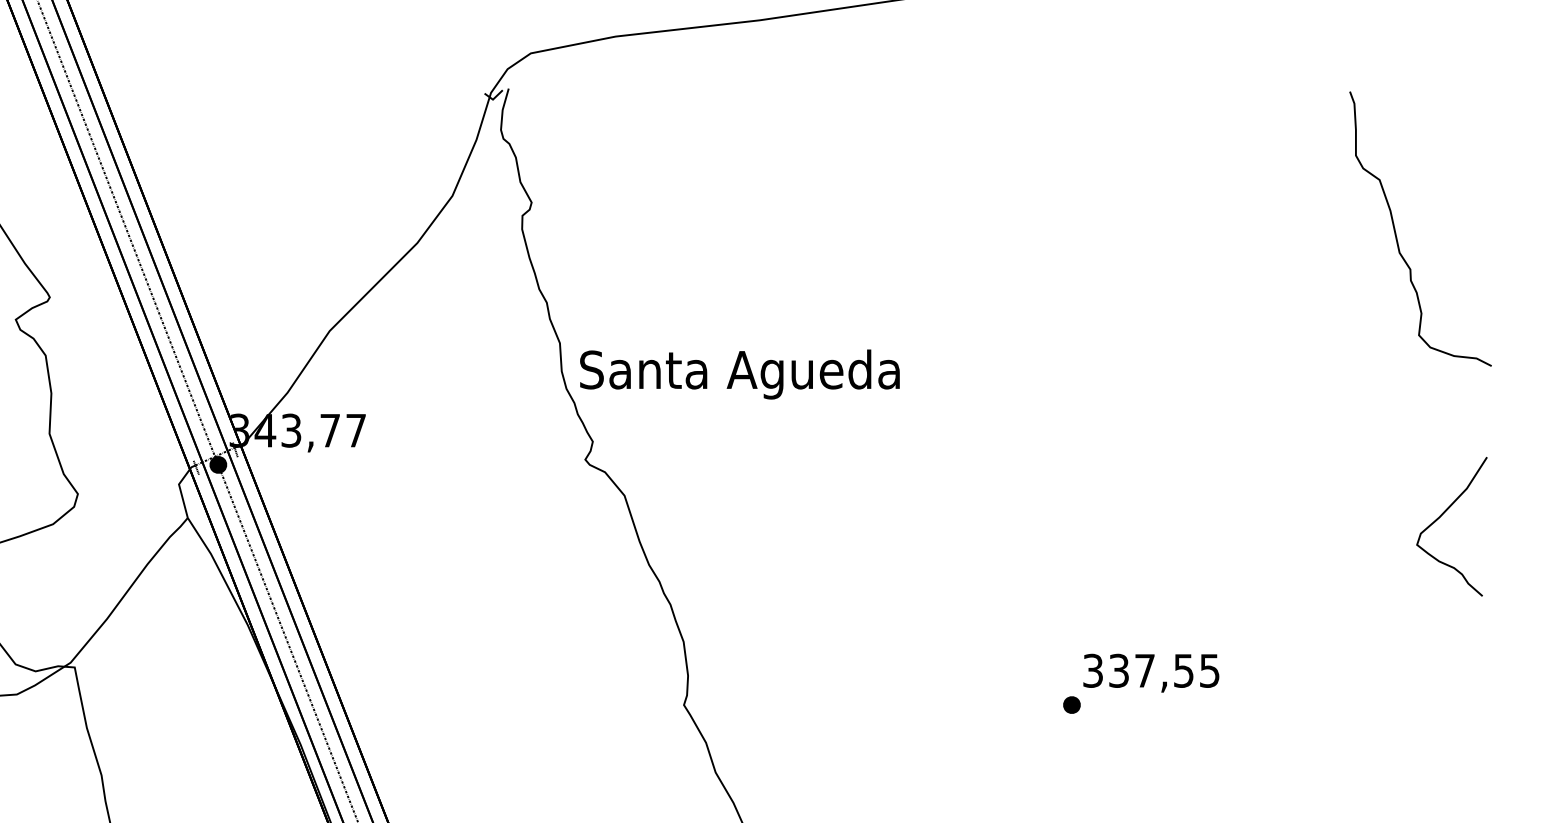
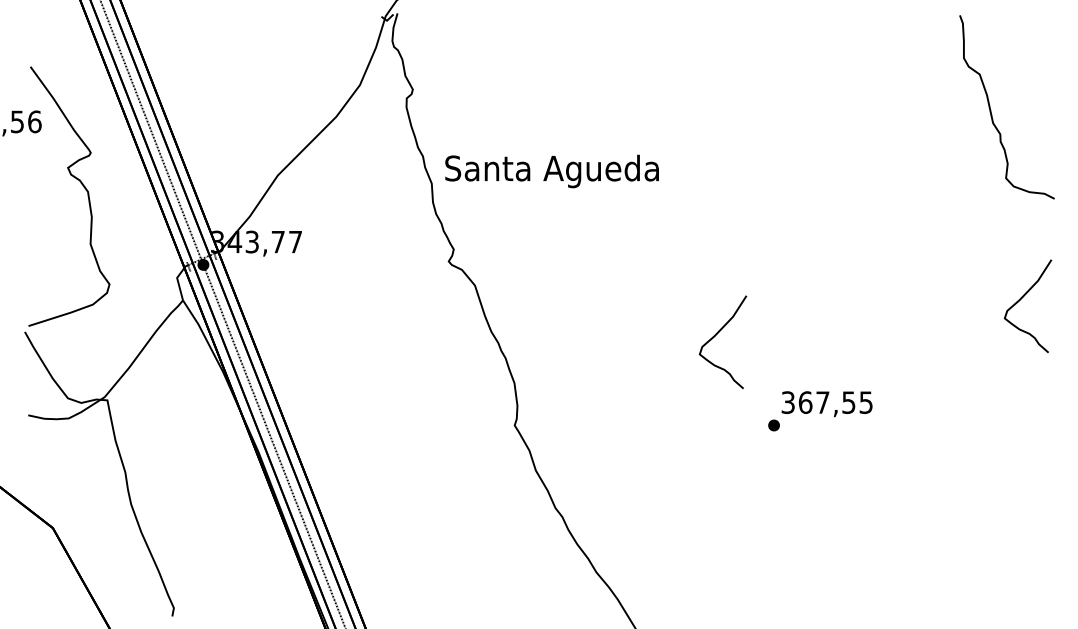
text: (739, 374) -> (551, 171), moved
curve: (985, 570) -> (716, 335), added
text: (1118, 670) -> (805, 402), 337,55 -> 367,55

